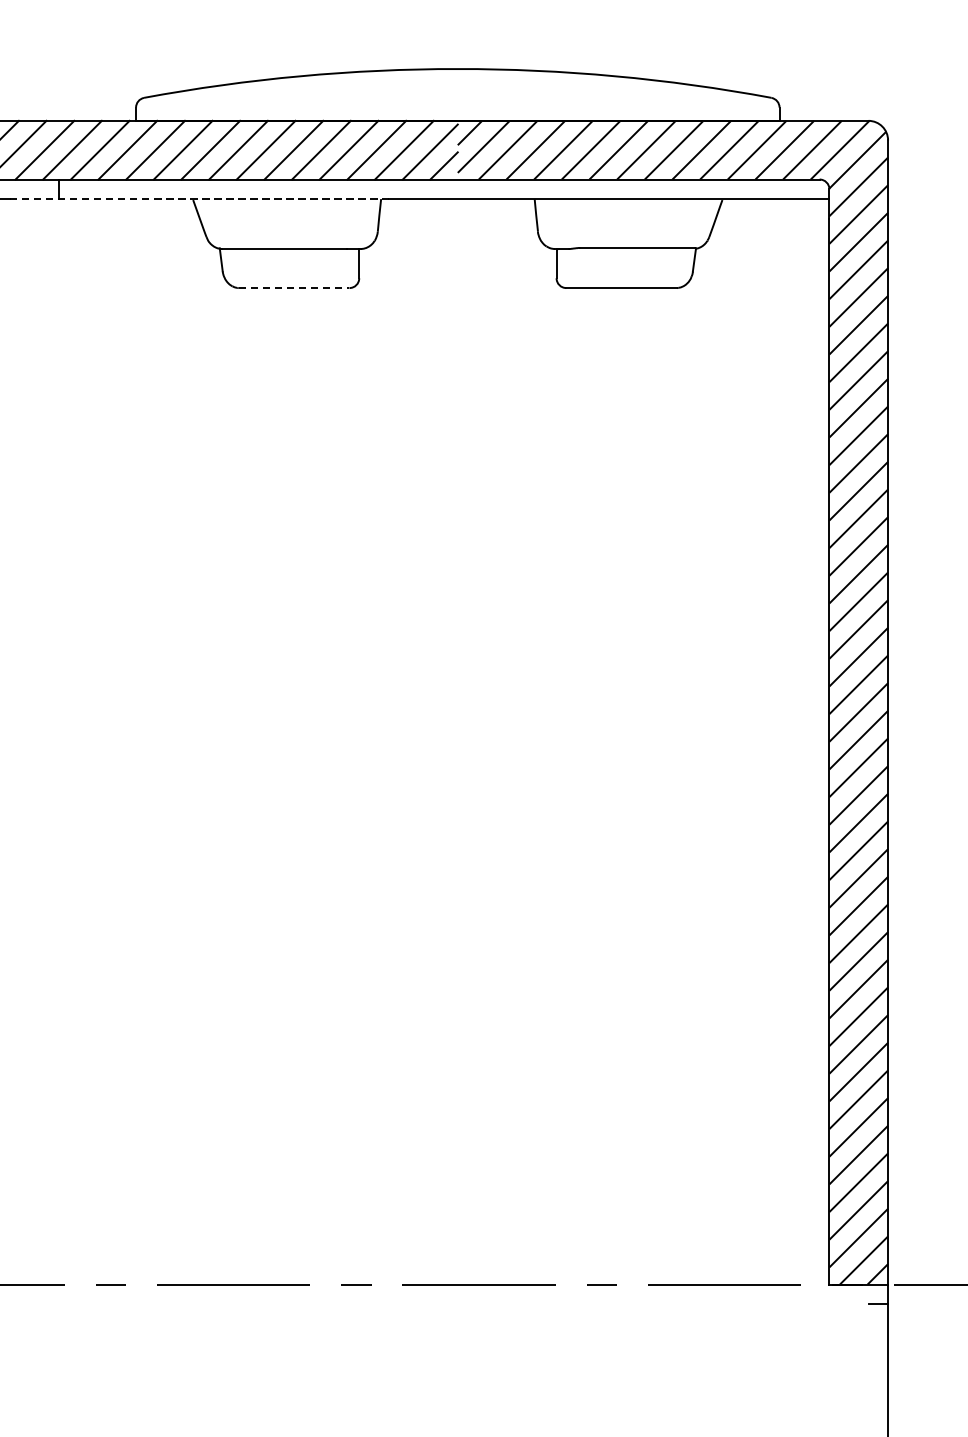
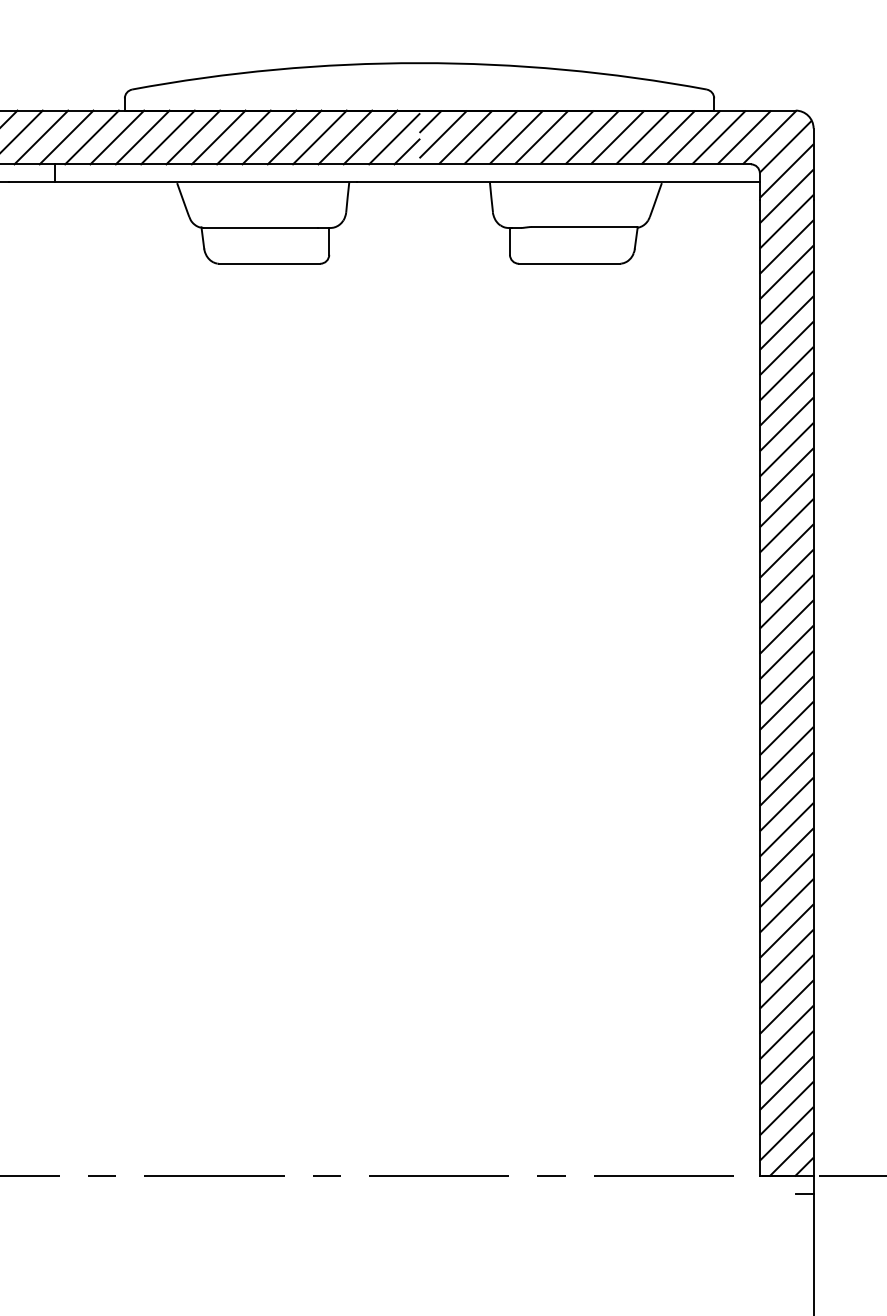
line: (199, 199) -> (182, 182), dashed -> solid
line: (294, 287) -> (269, 263), dashed -> solid

